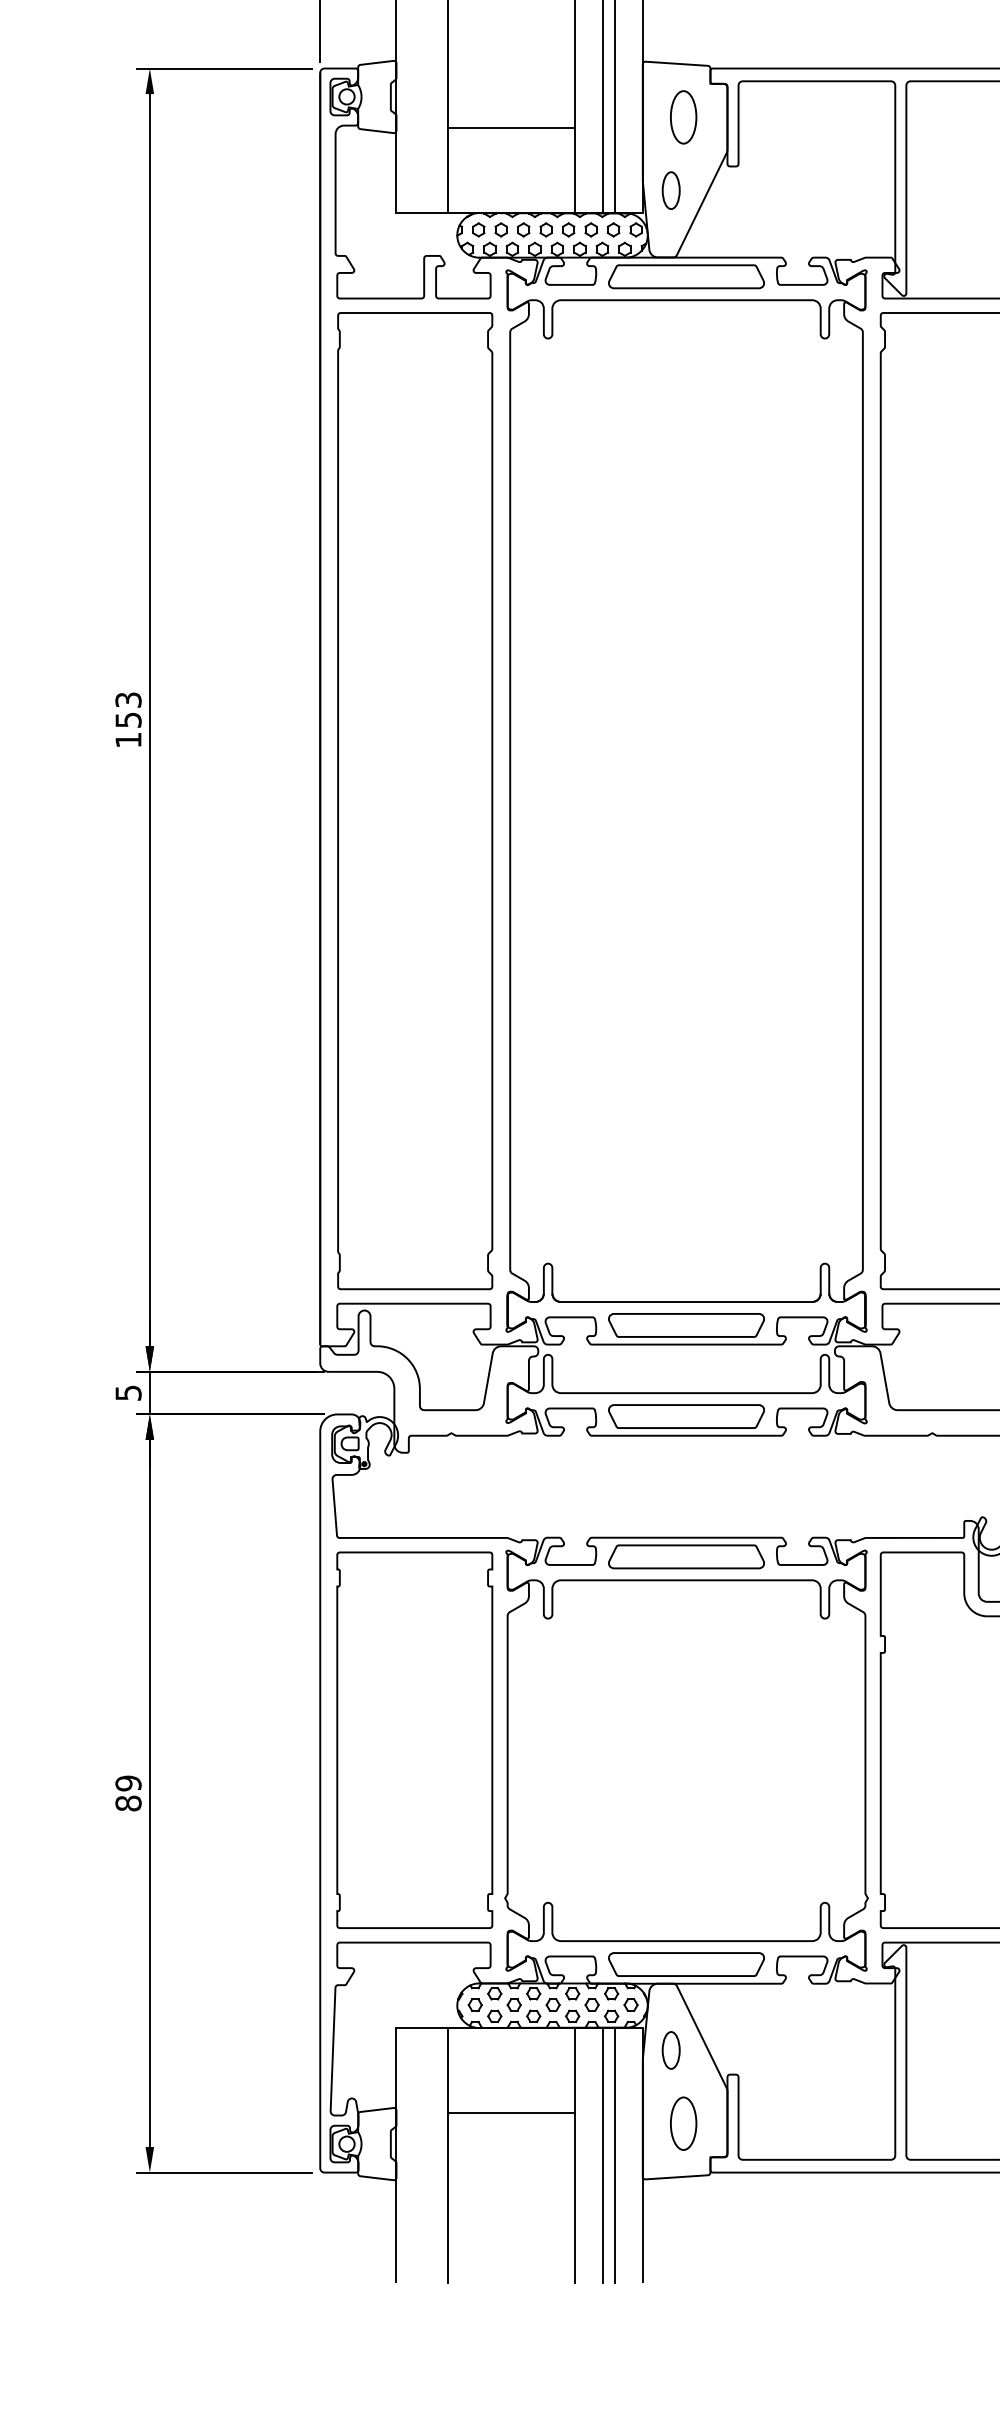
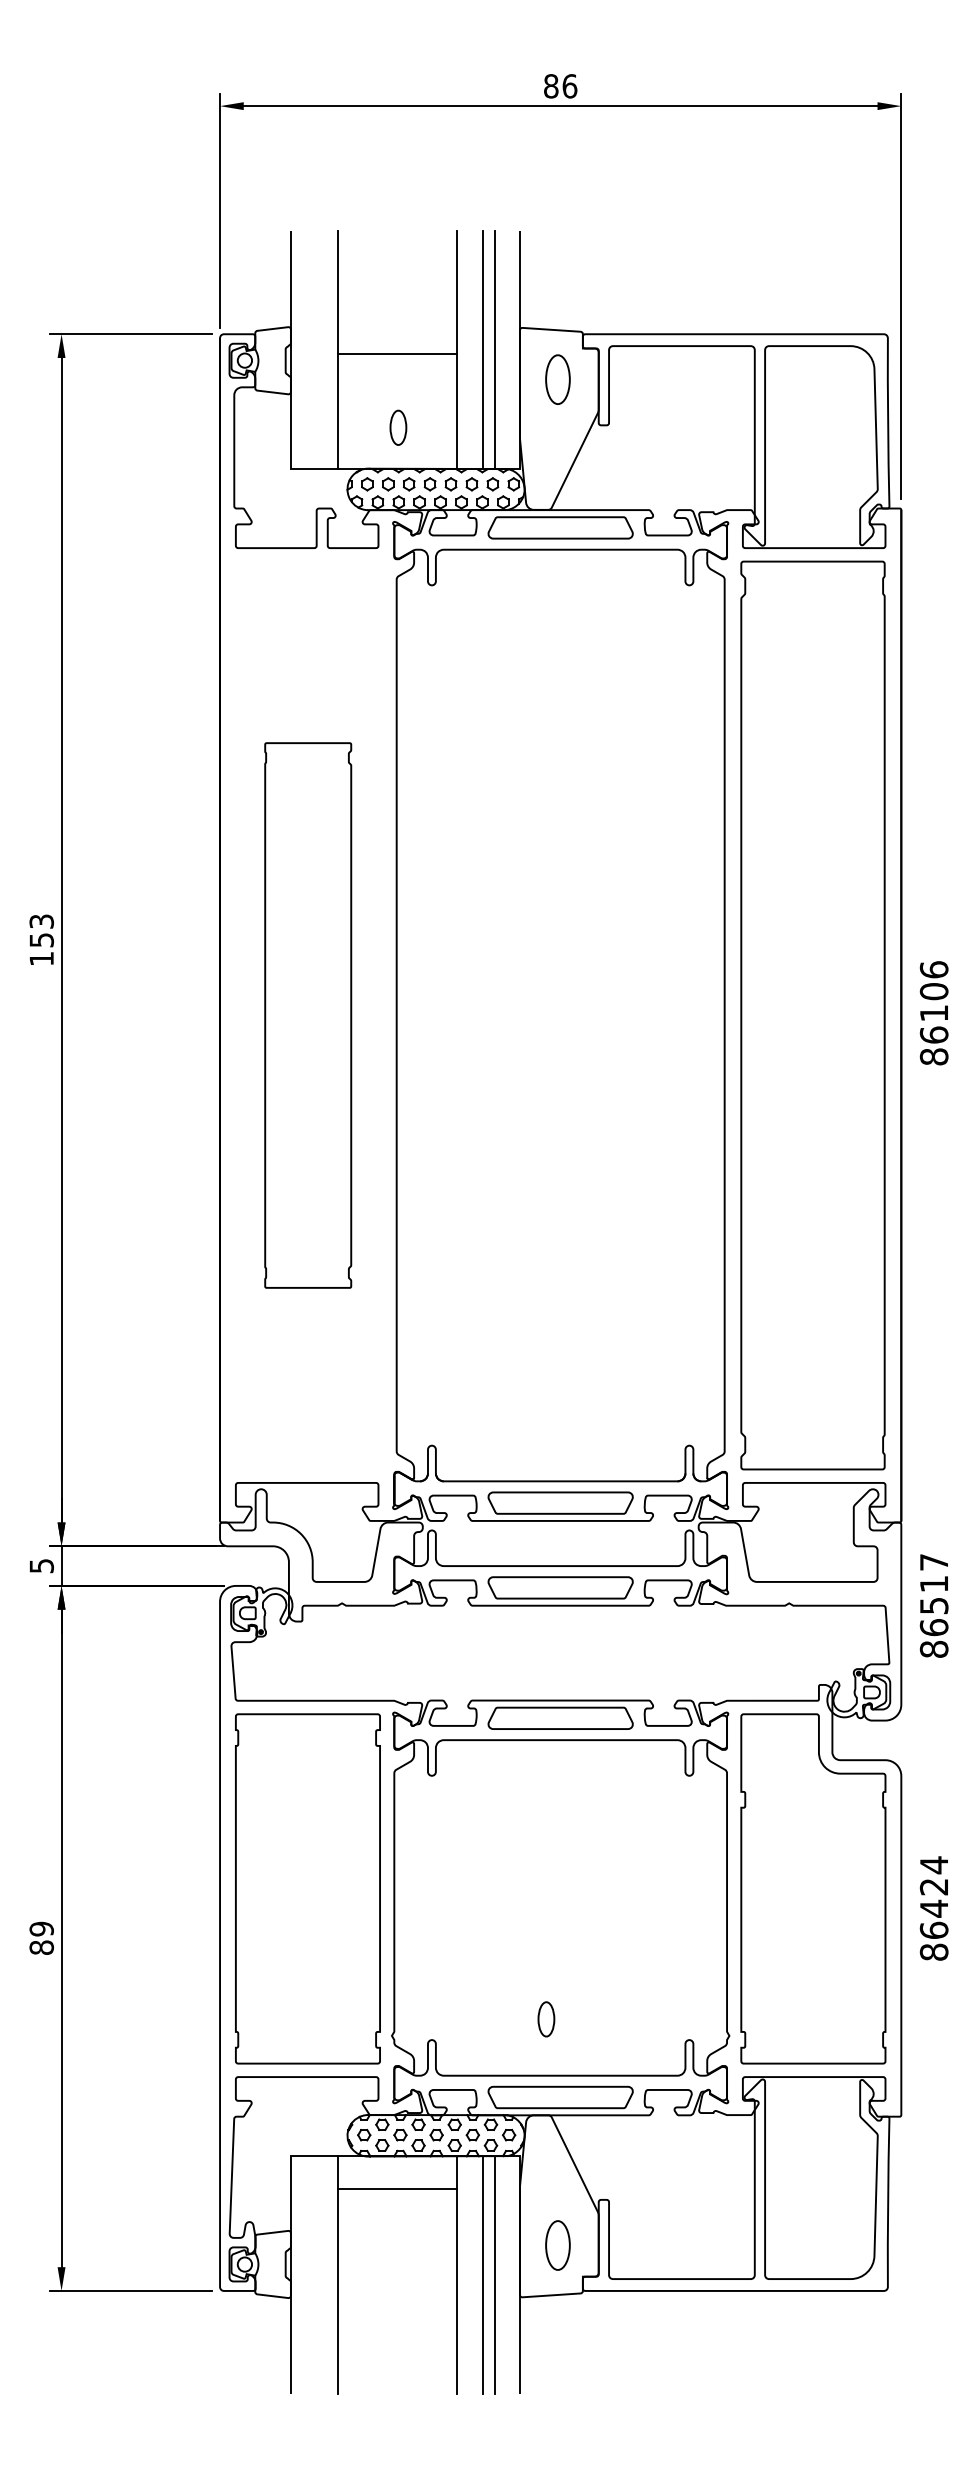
line: (511, 127) -> (397, 353), moved
part: (671, 190) -> (398, 427), moved
part: (414, 801) -> (307, 1015), size x0.6
part: (671, 2050) -> (546, 2019), moved
line: (511, 2112) -> (397, 2188), moved

